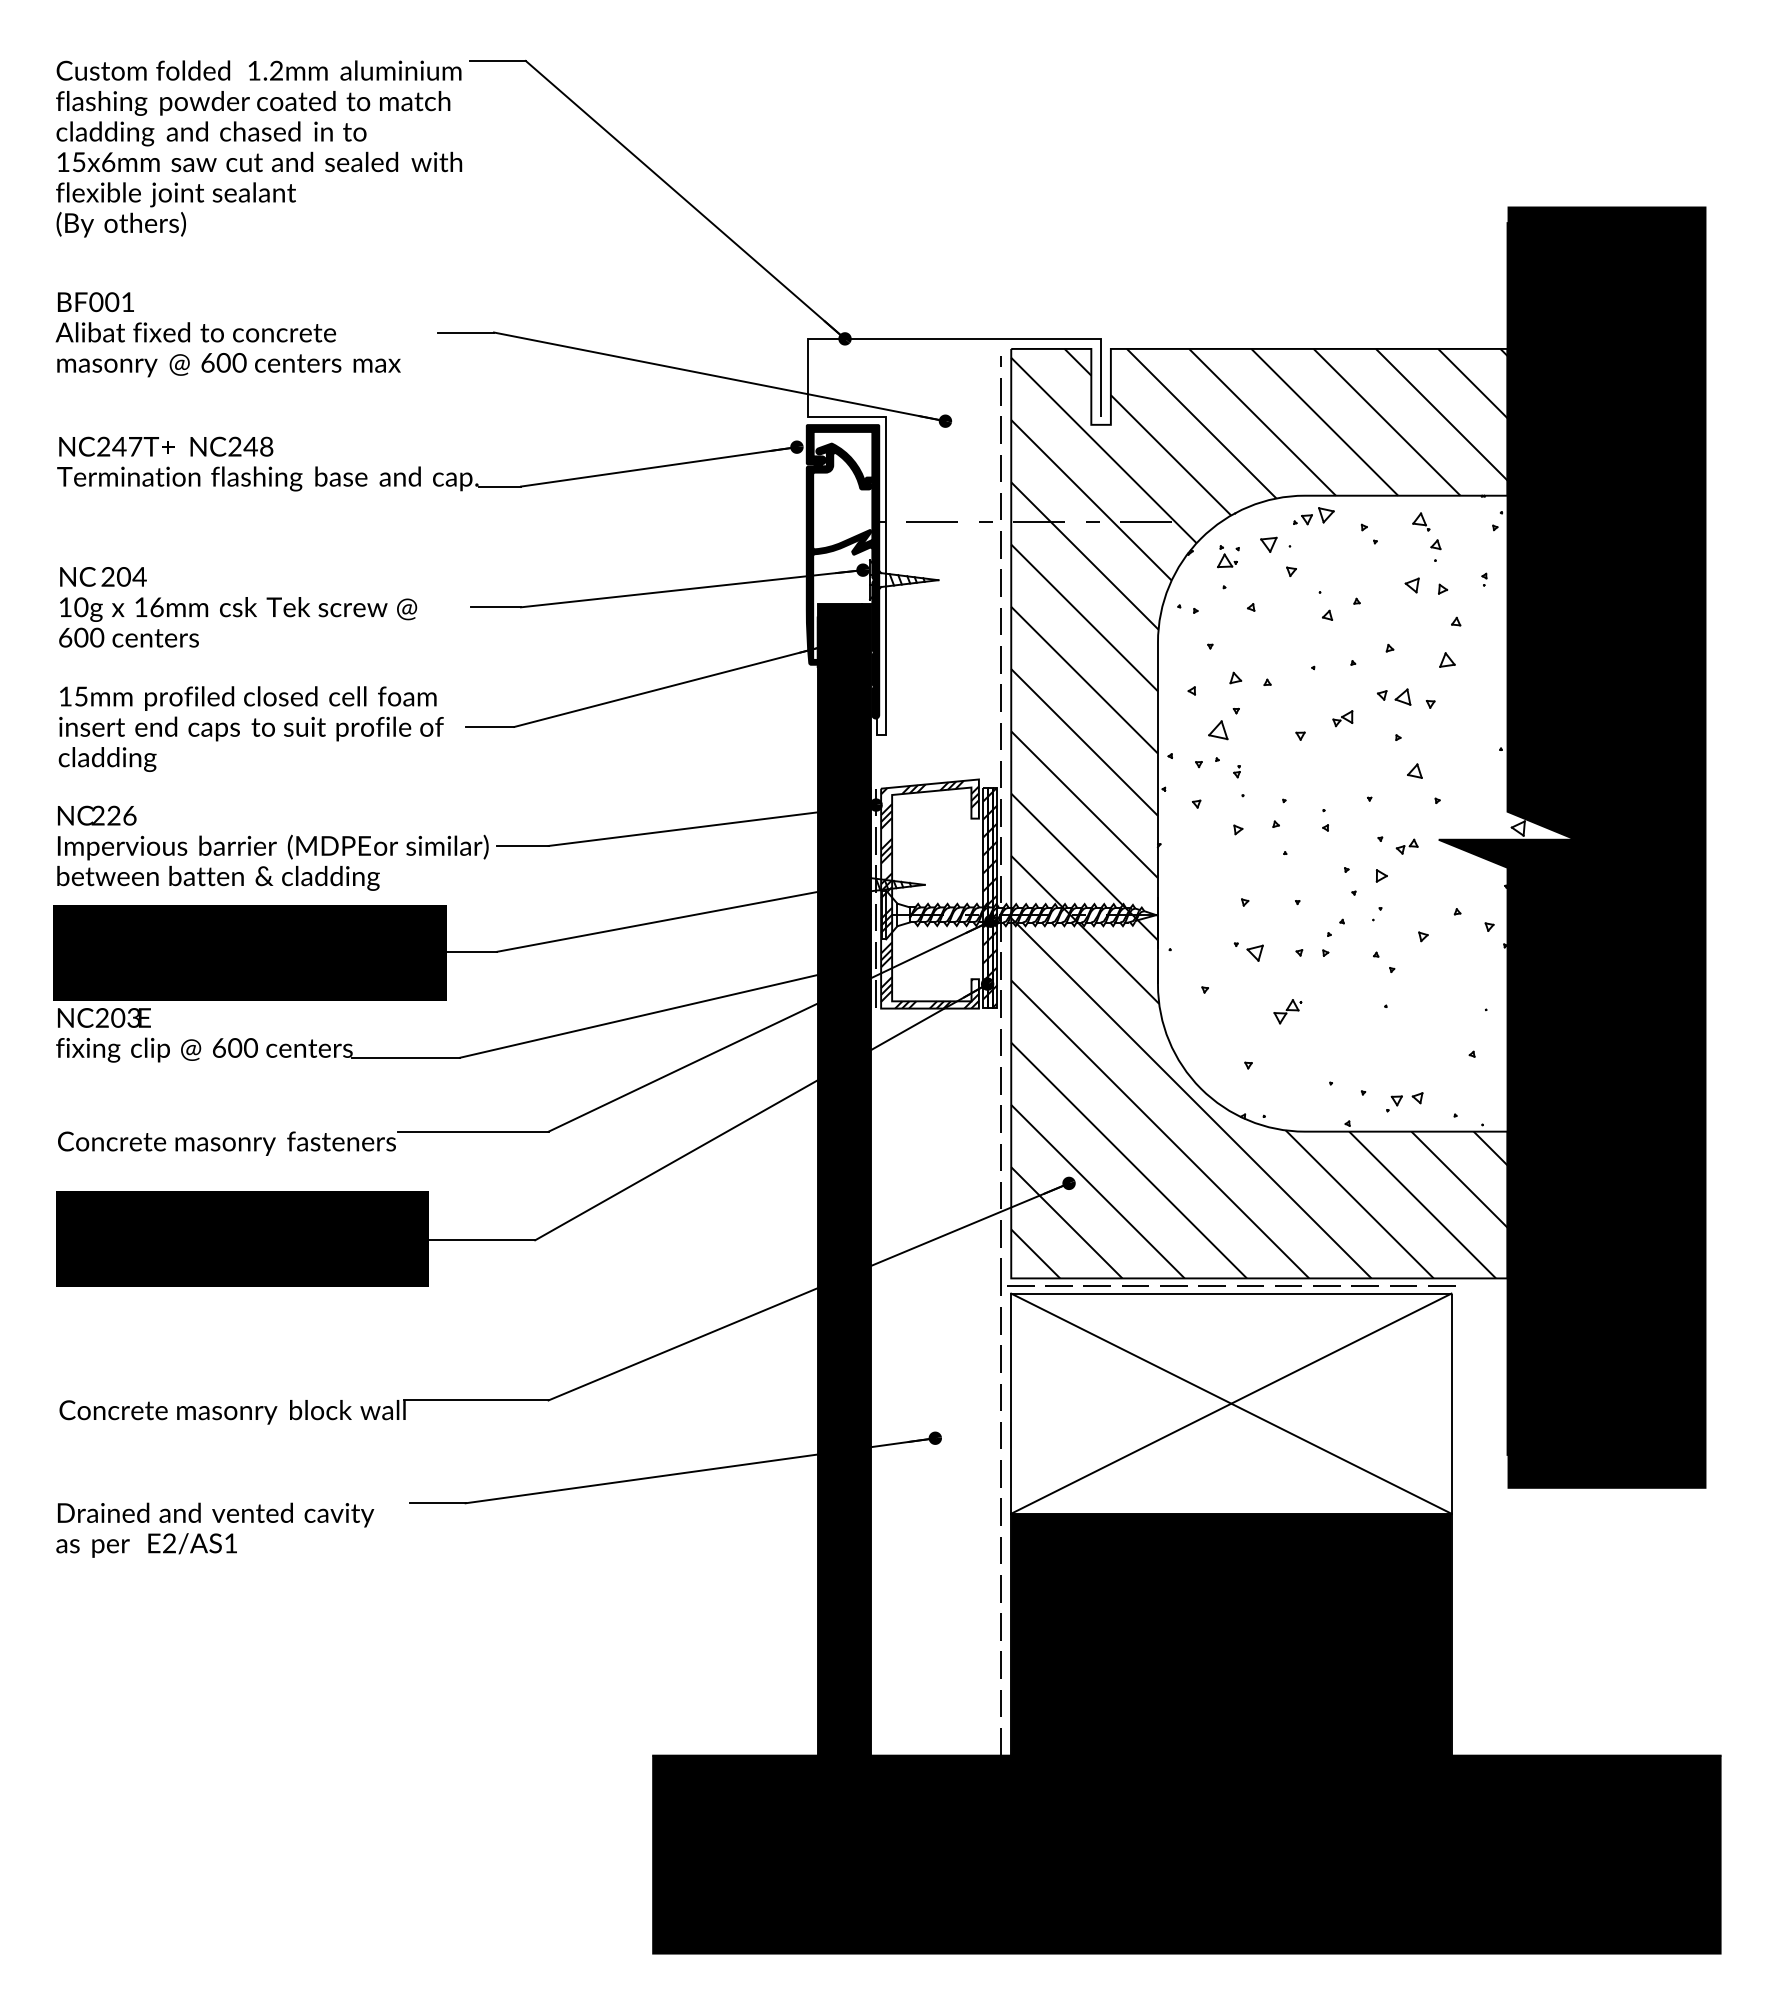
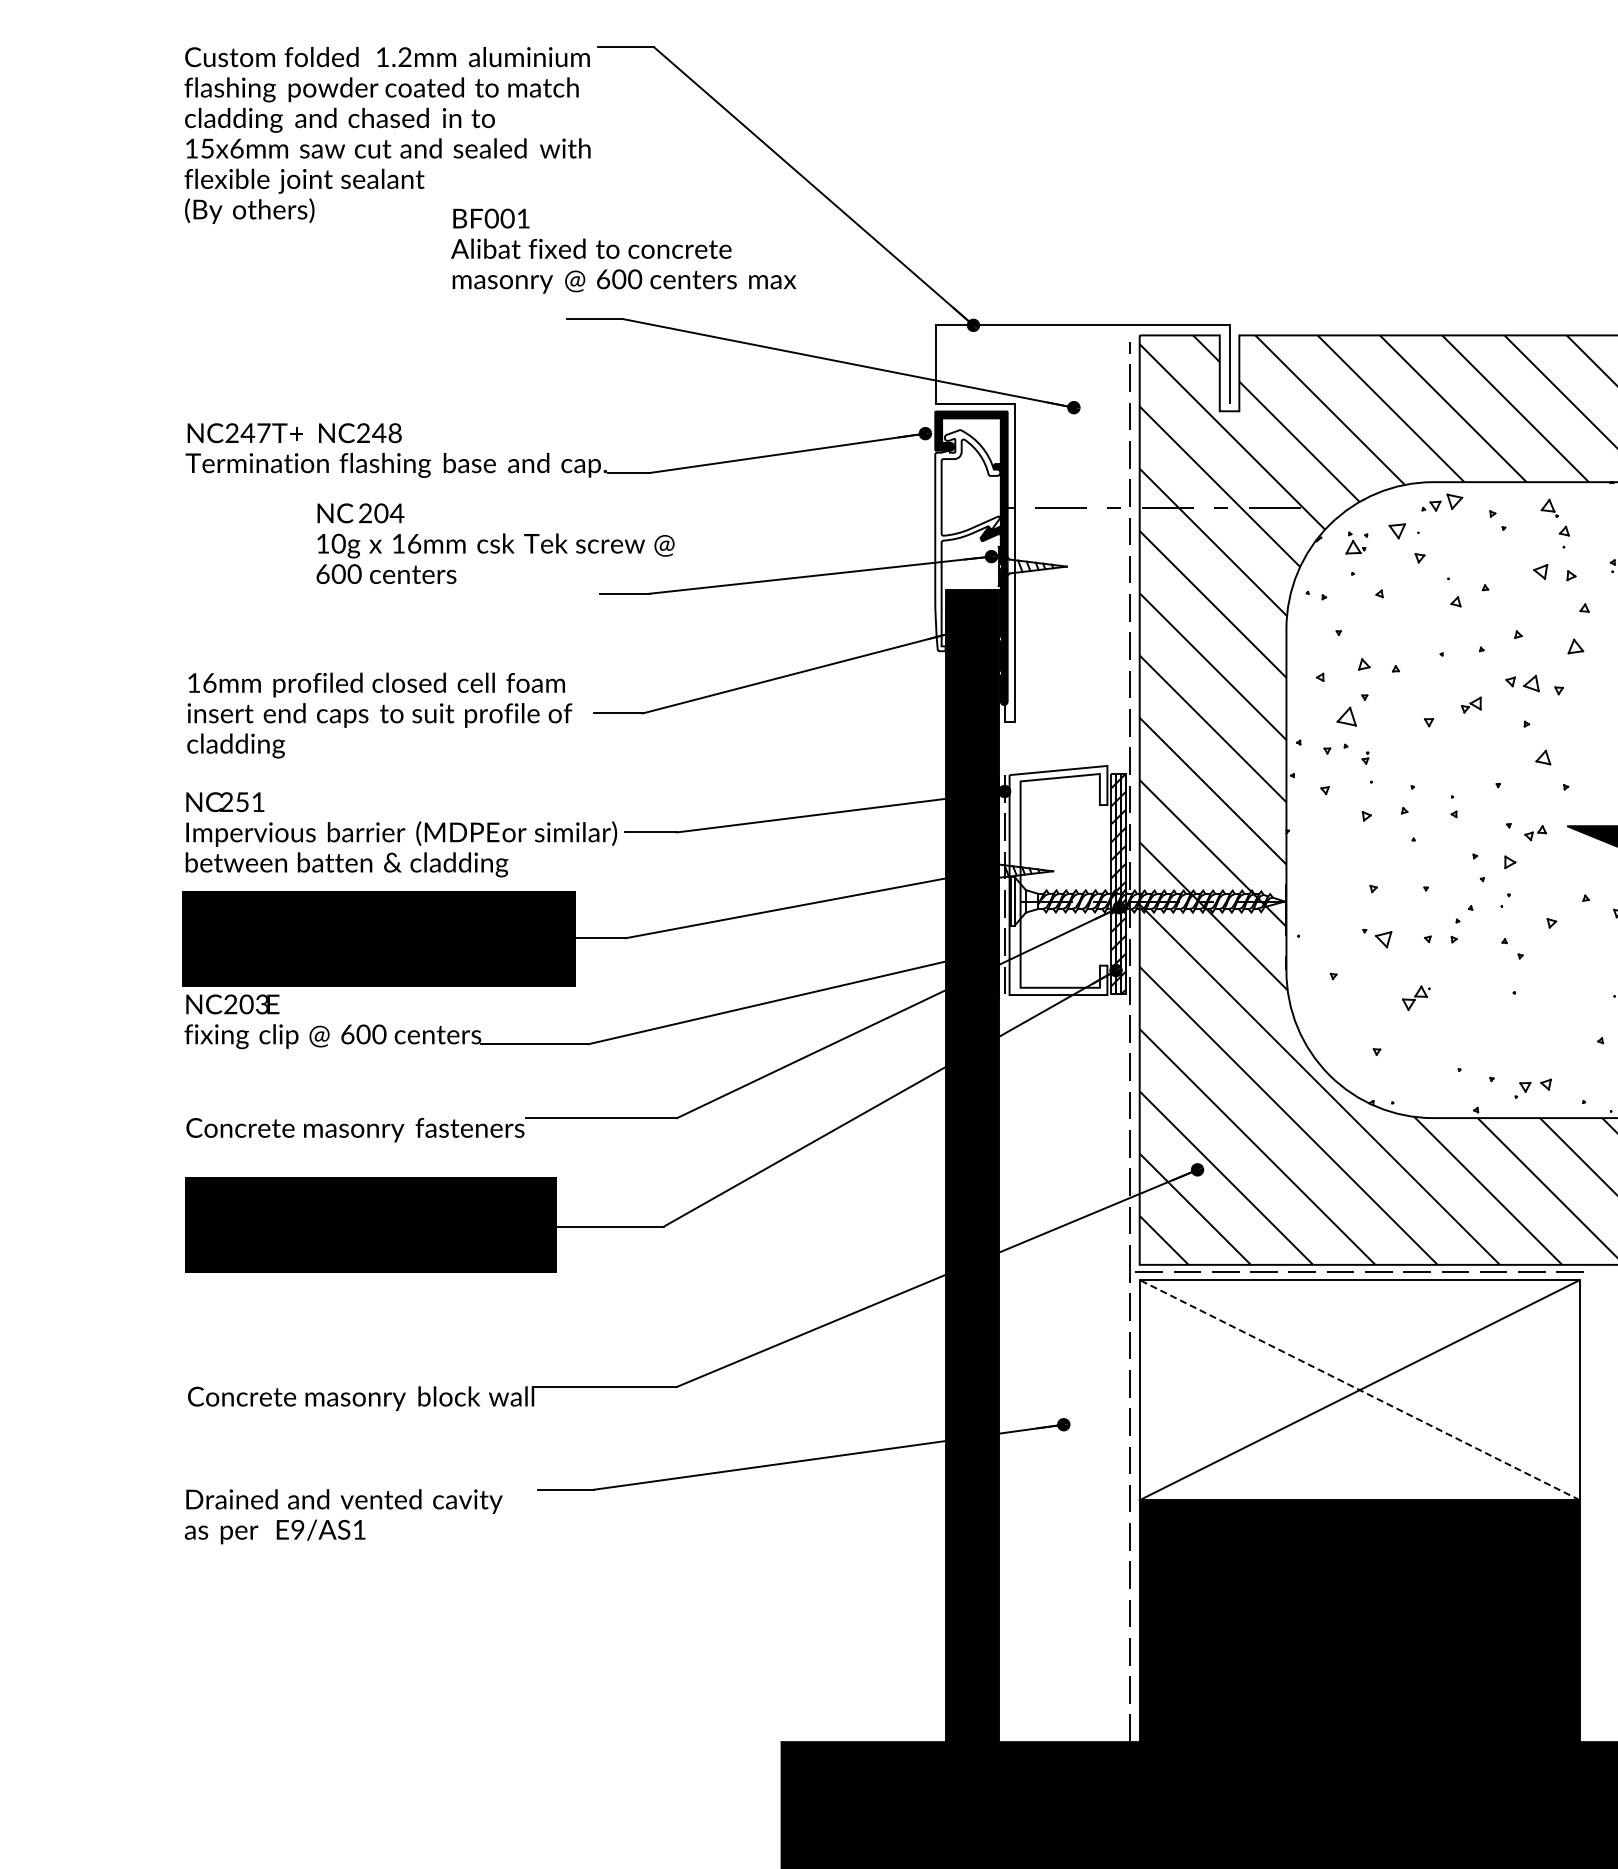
text: (227, 334) -> (622, 250), moved
fill: (838, 553) -> (966, 539), removed
text: (238, 607) -> (495, 543), moved
text: (81, 696) -> (209, 682), 15mm -> 16mm
text: (121, 815) -> (249, 801), 226 -> 251
hatch: (929, 894) -> (1057, 880), removed
line: (1230, 1403) -> (1358, 1389), solid -> dashed
text: (169, 1543) -> (297, 1529), E2/AS1 -> E9/AS1

